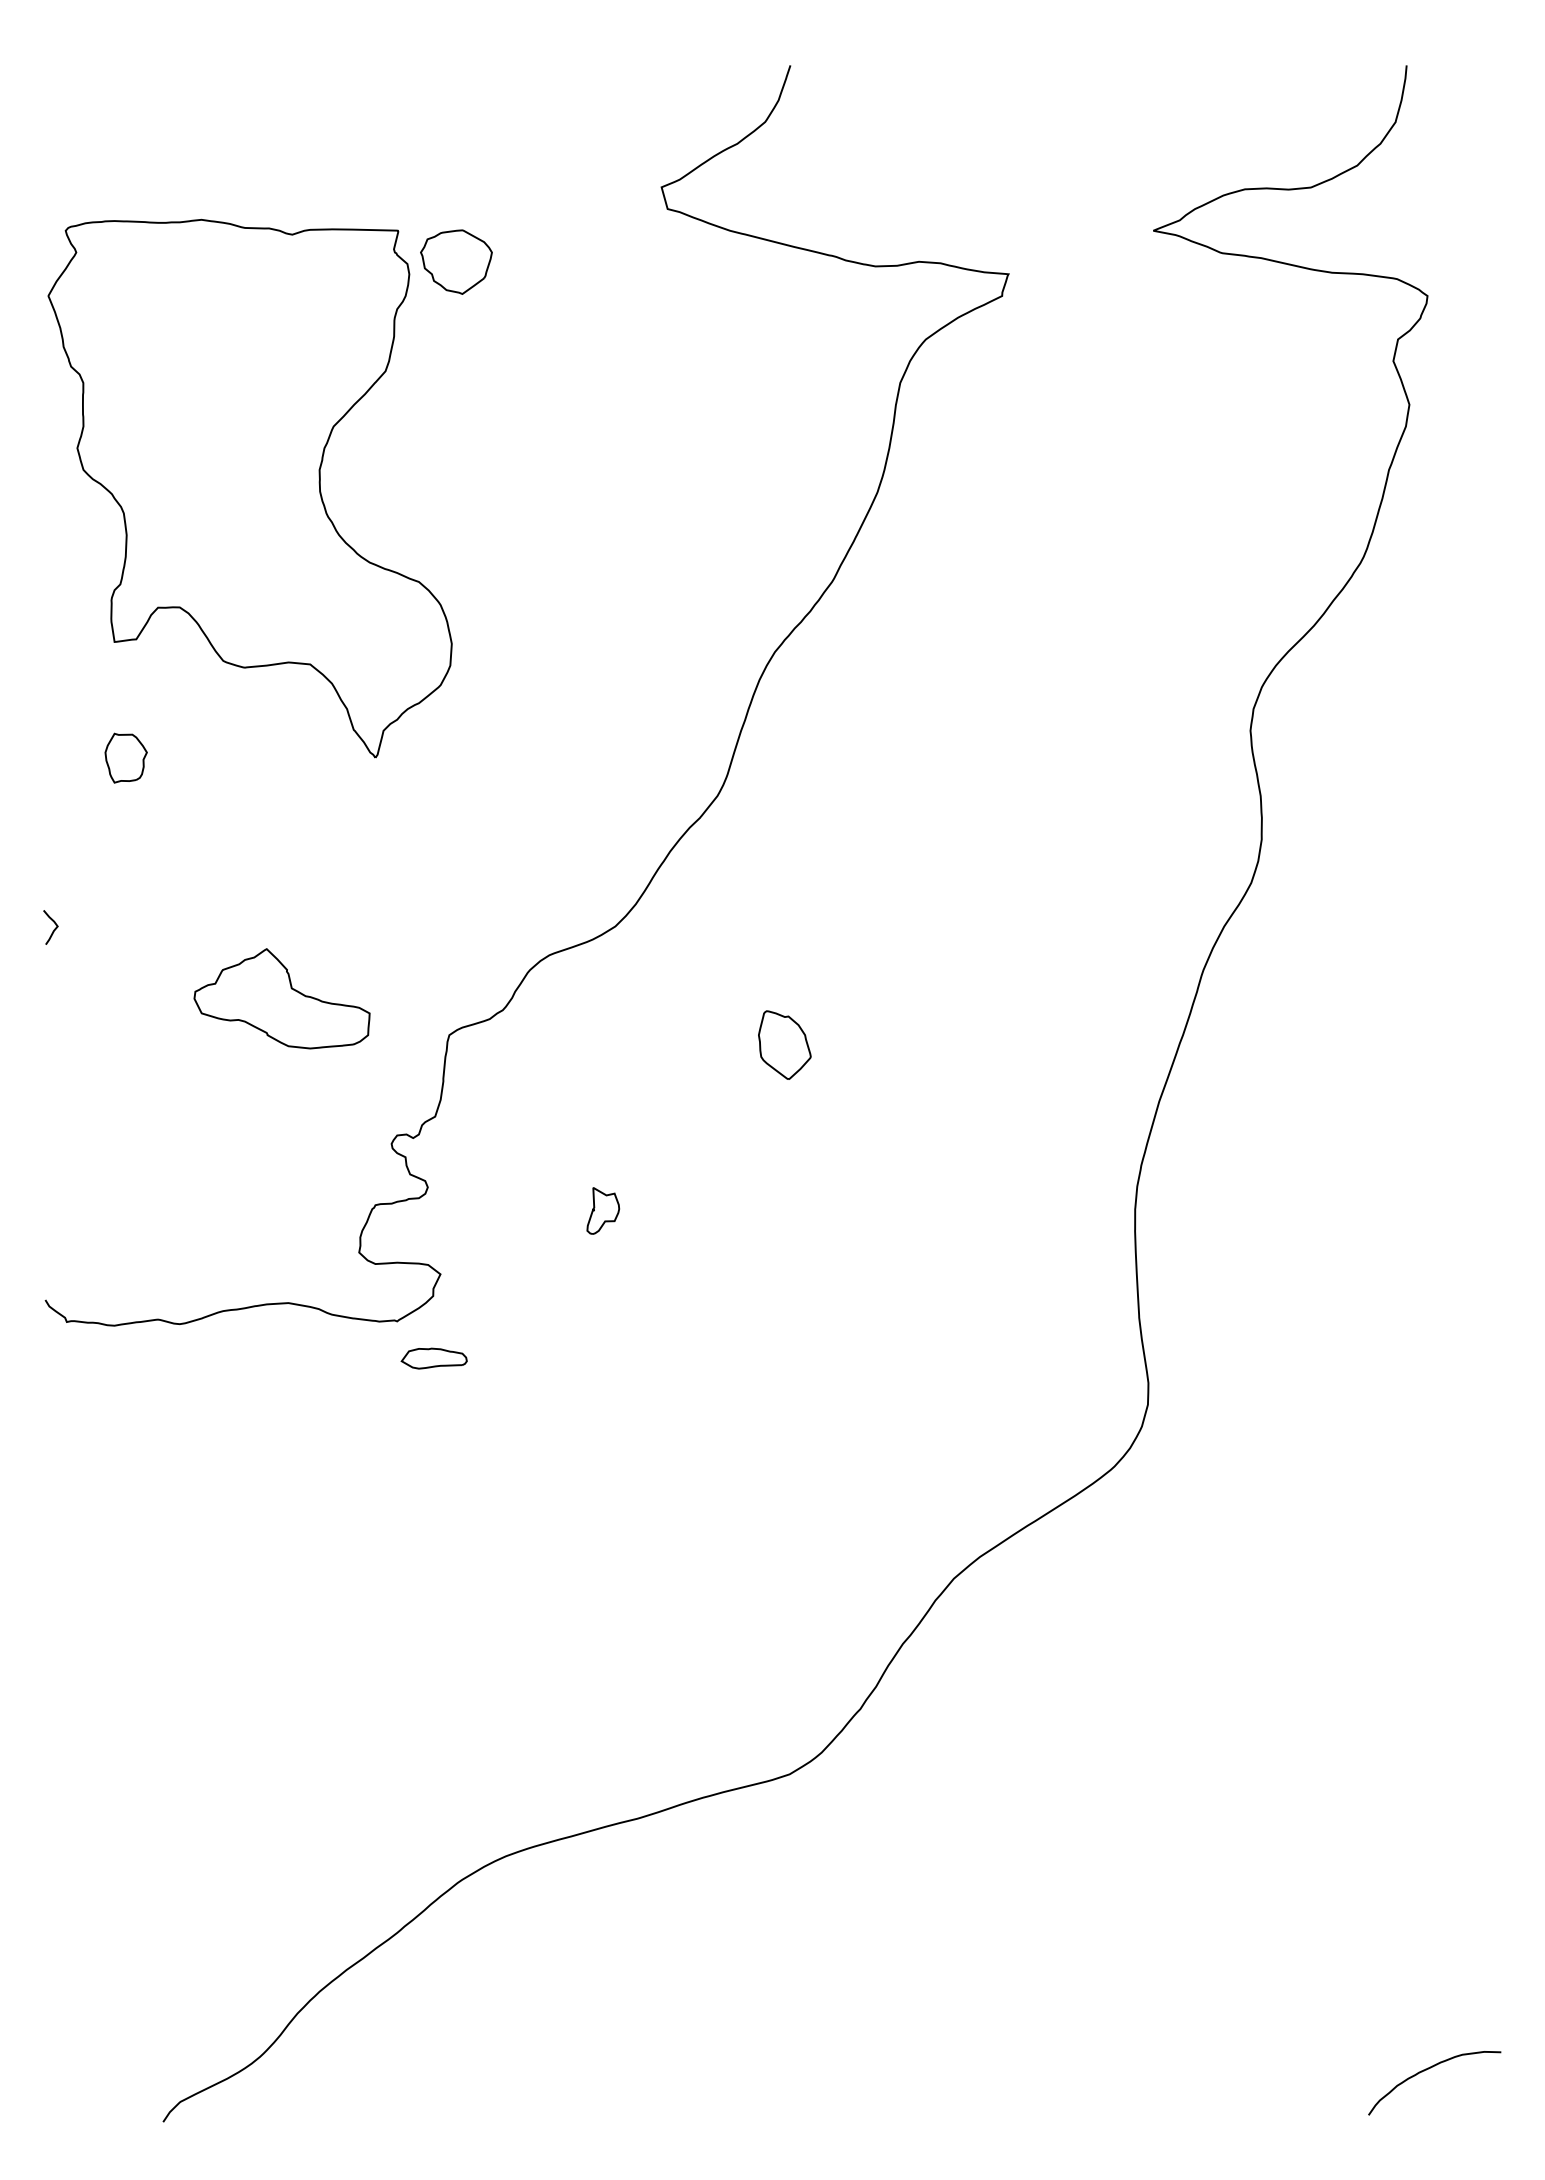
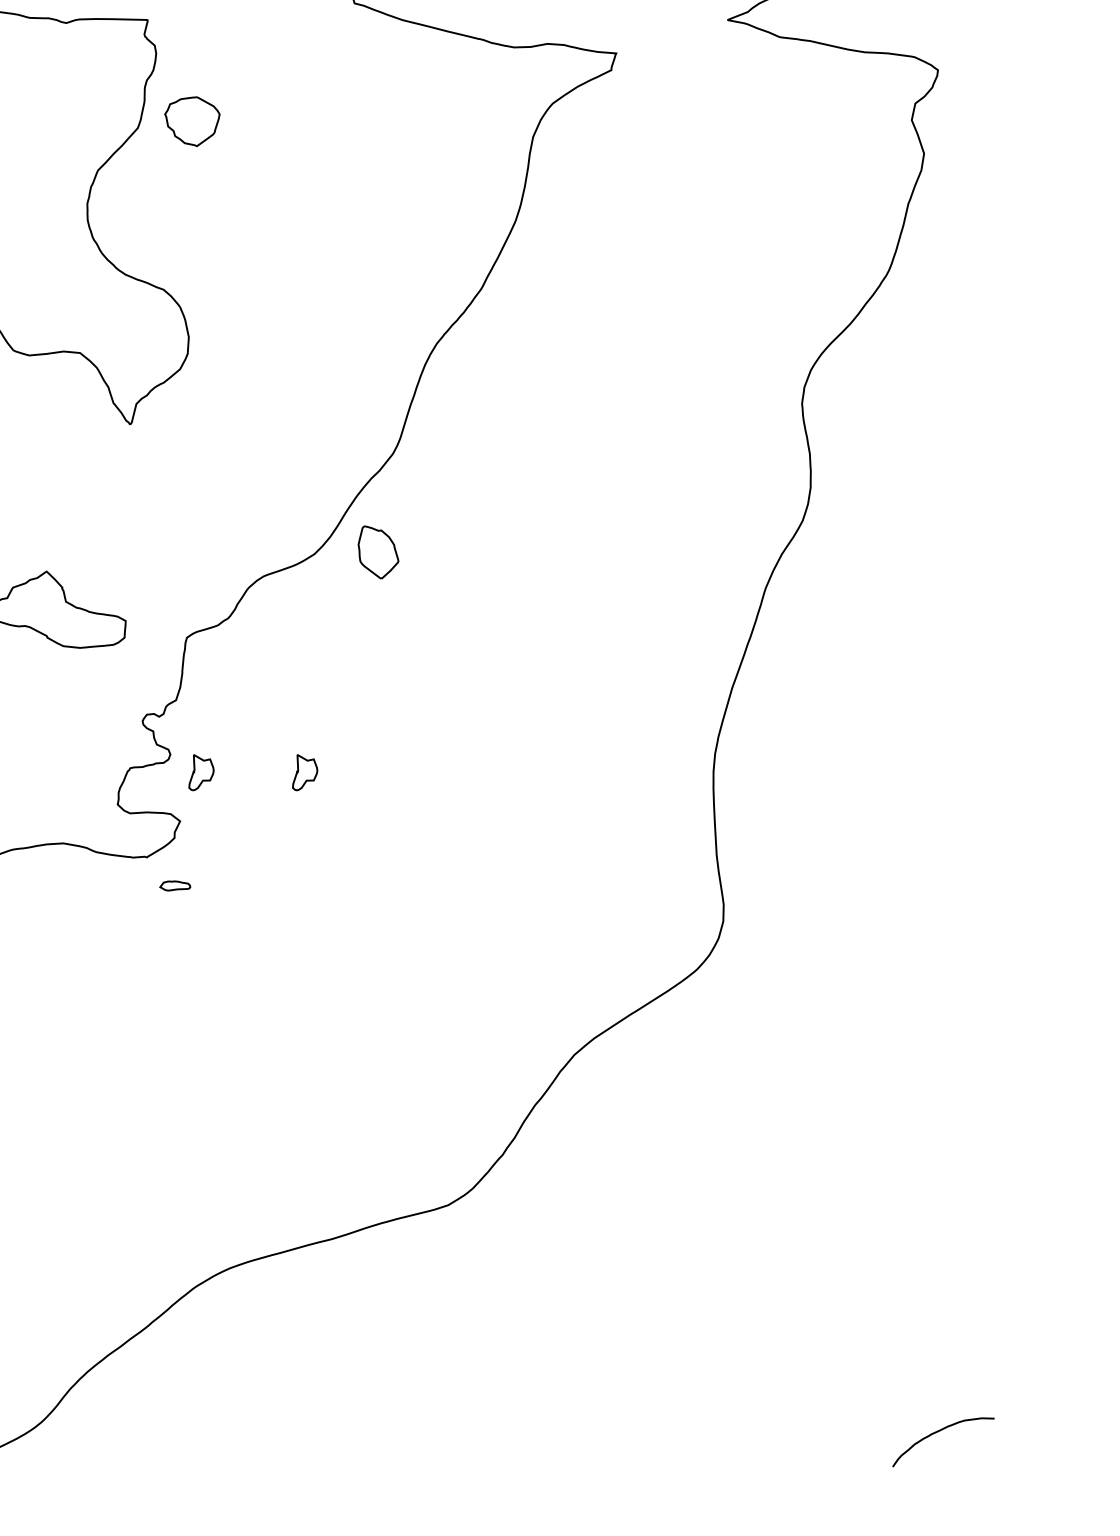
part: (456, 261) -> (192, 121), moved
part: (784, 1044) -> (378, 551), moved
part: (468, 1210) -> (201, 772), added
part: (433, 1358) -> (174, 885), size x0.6

